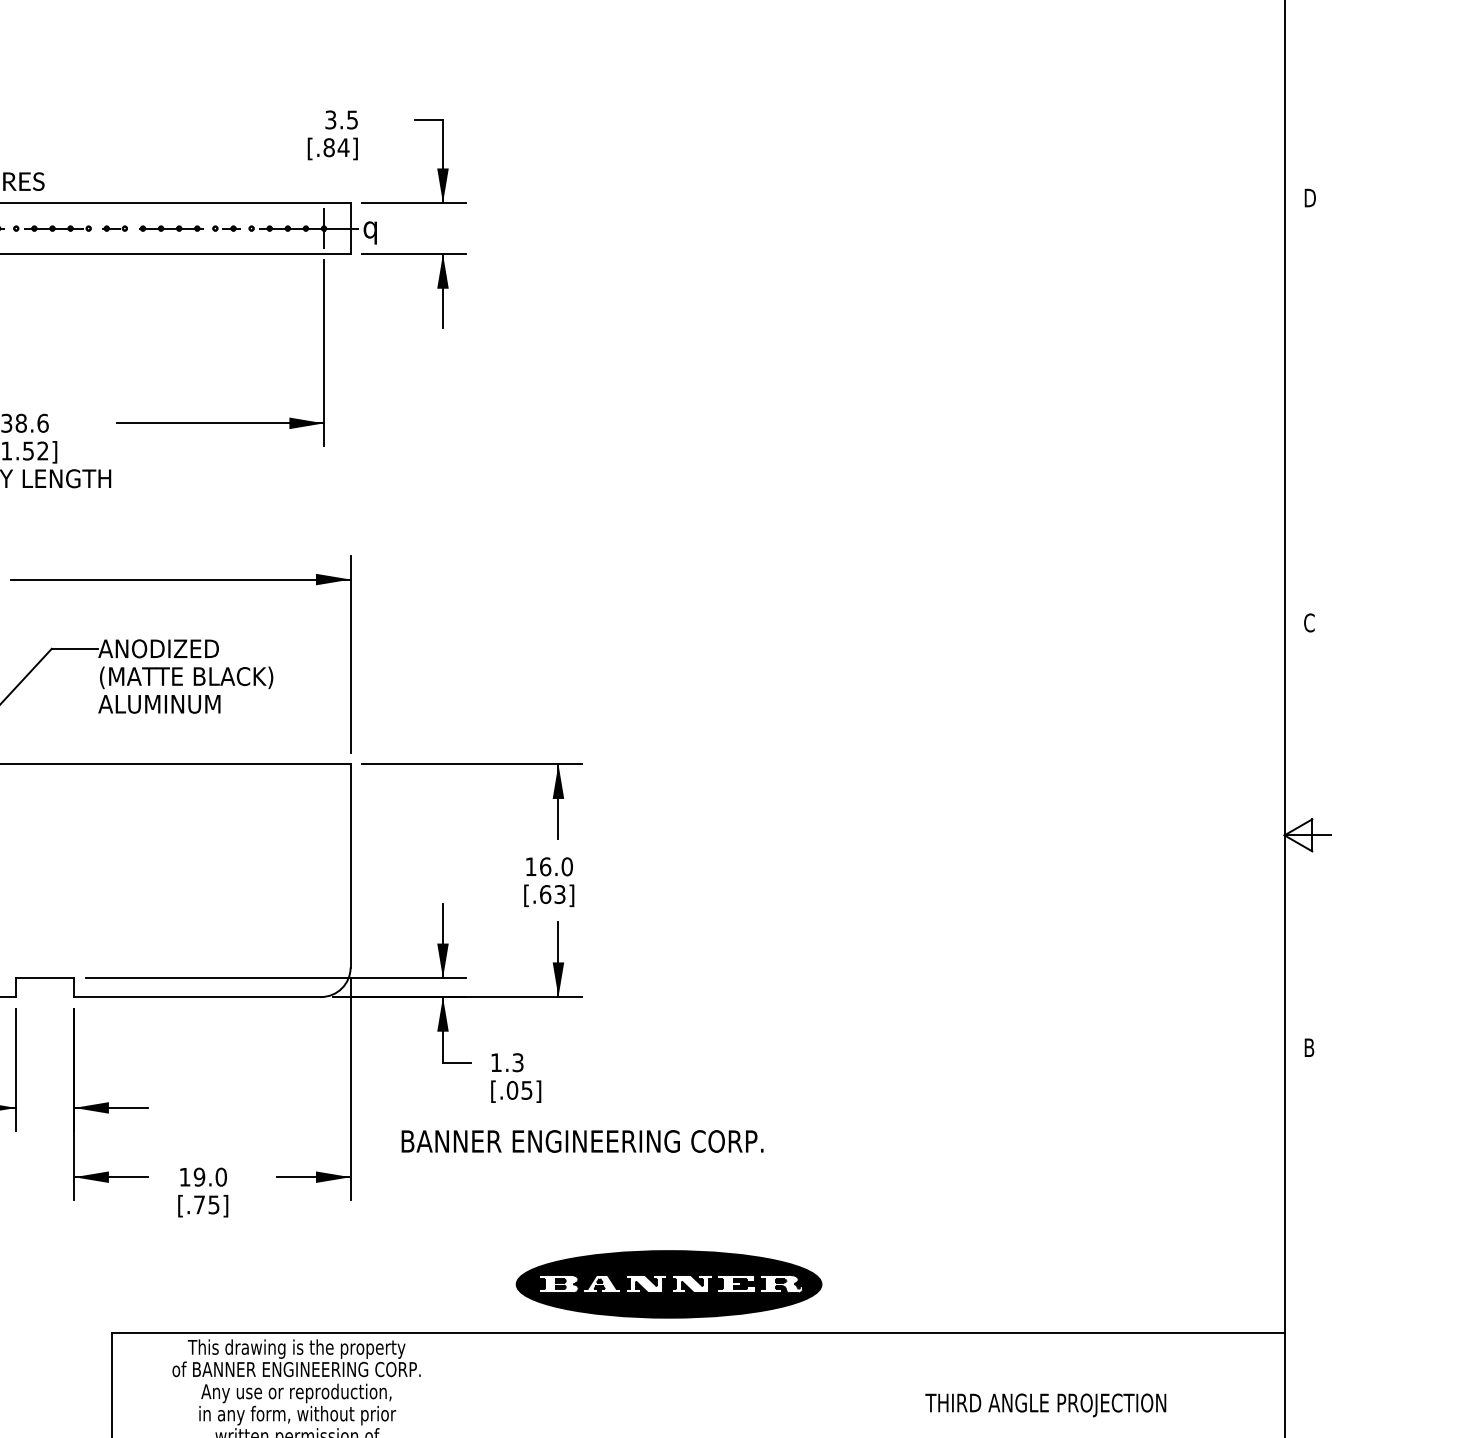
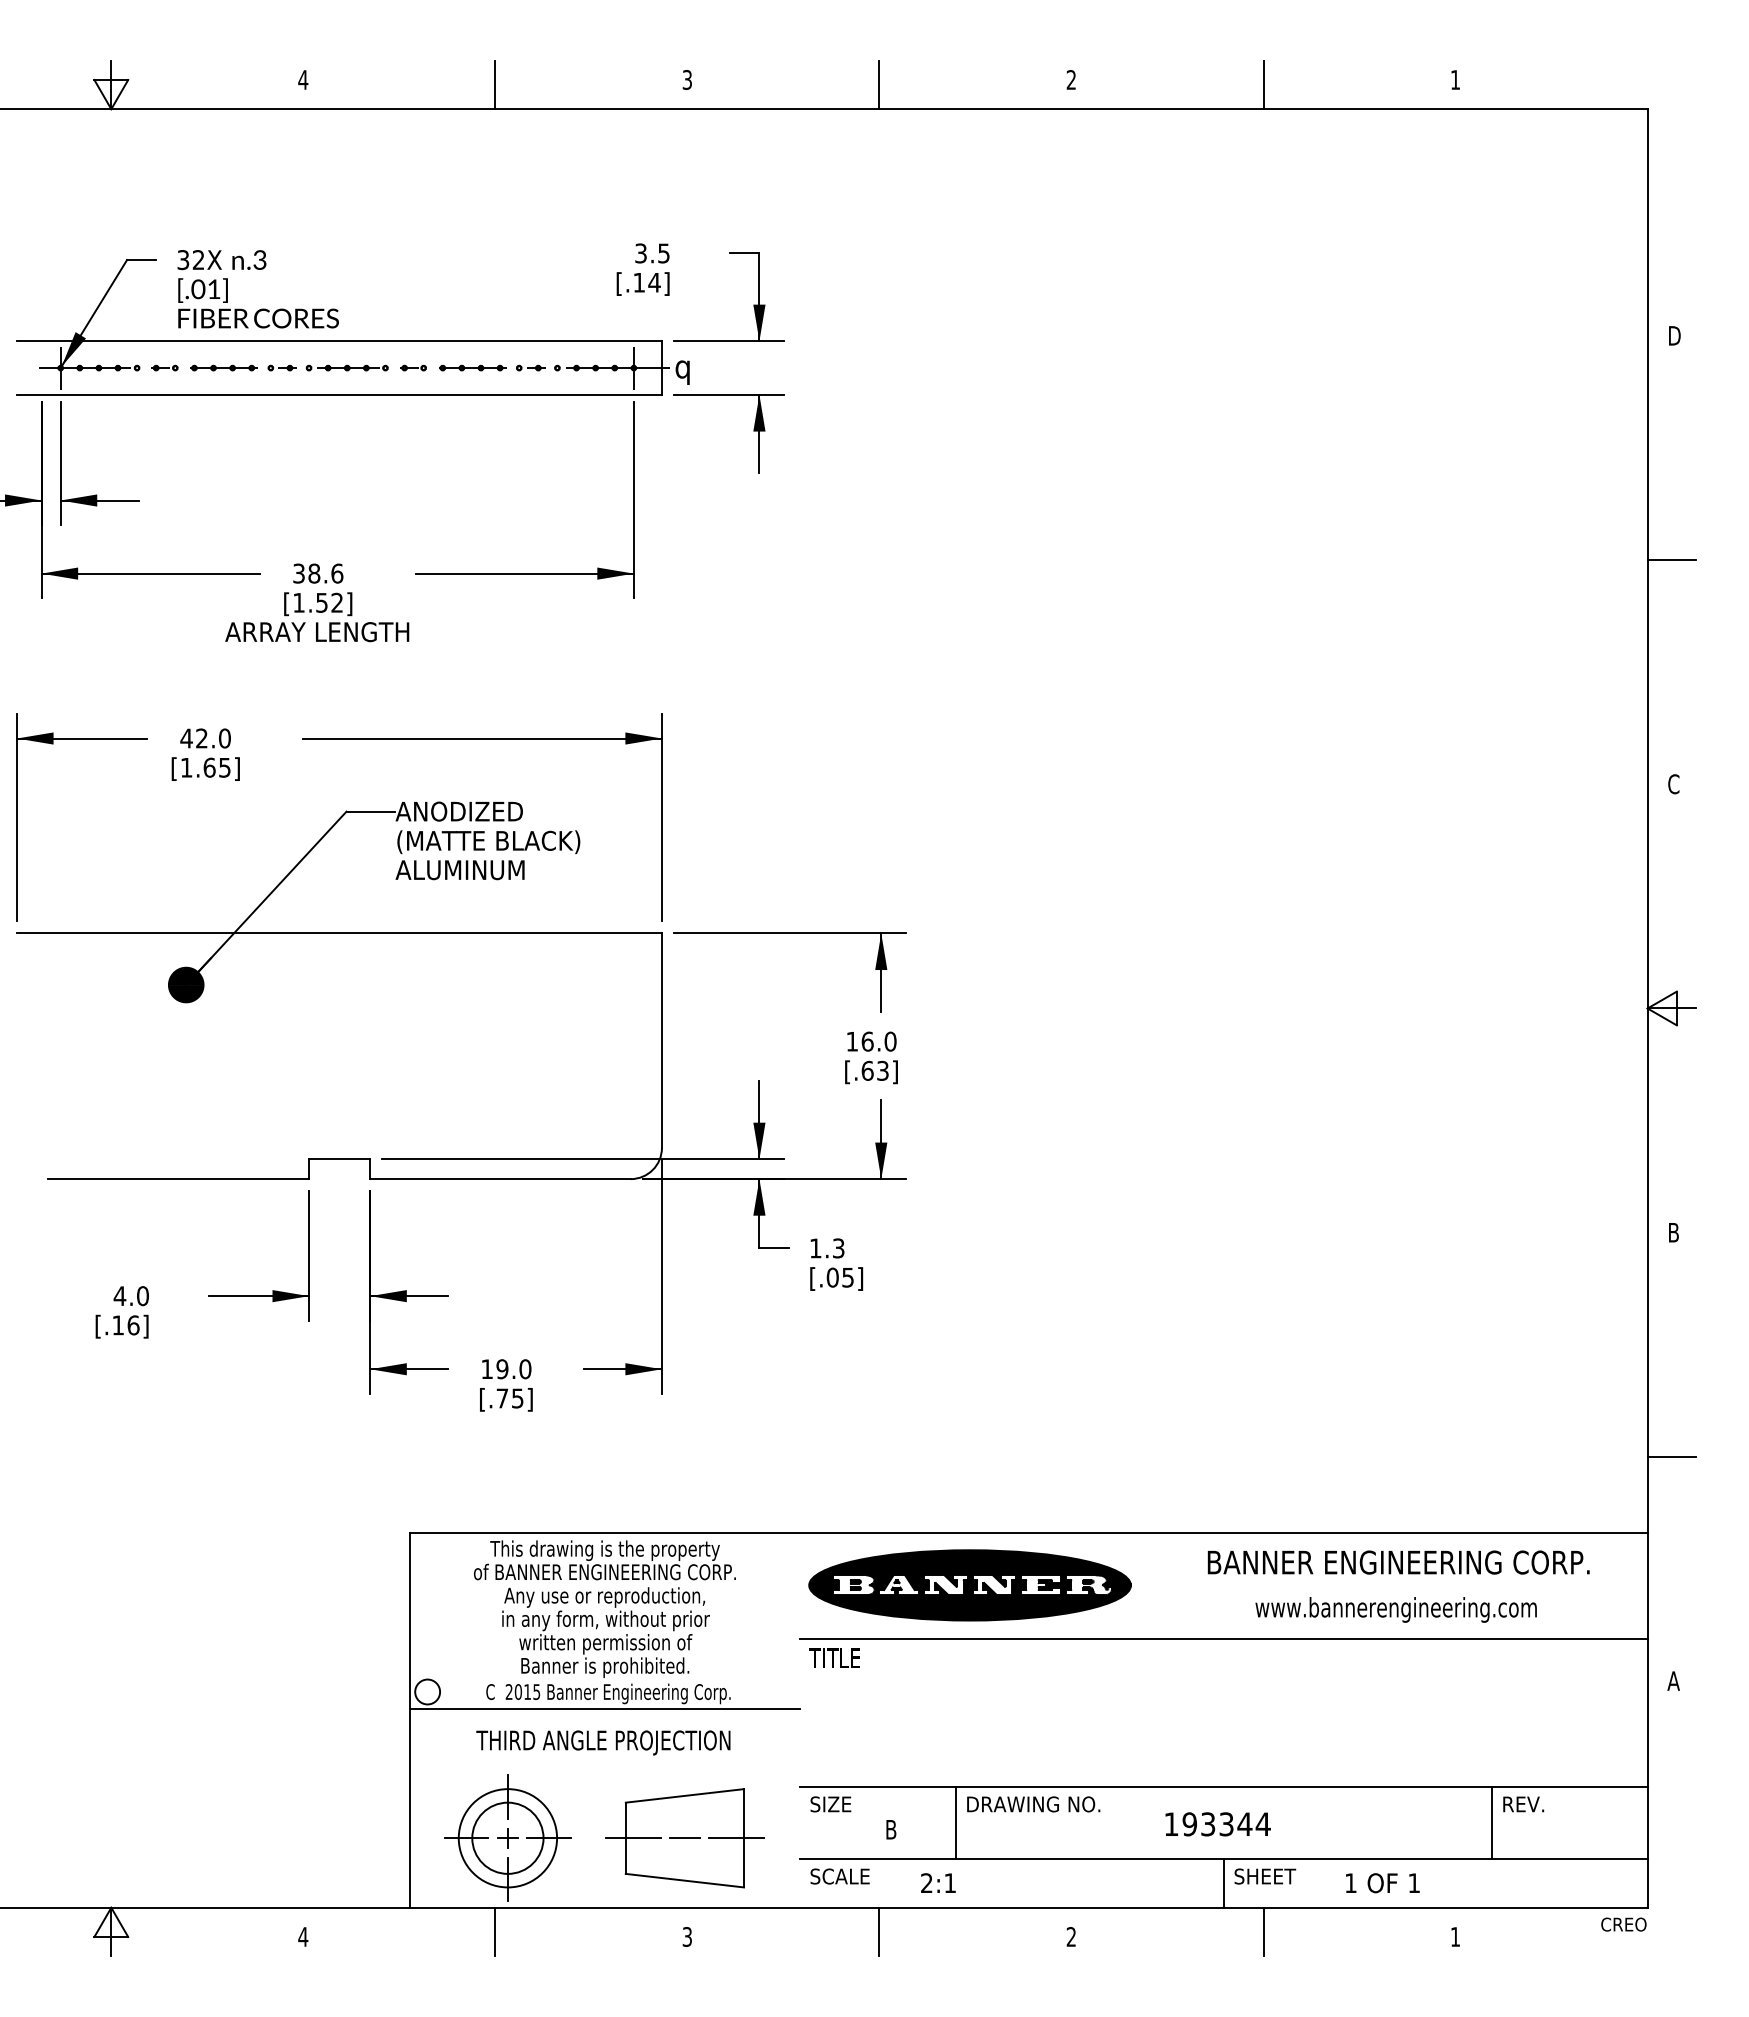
text: (329, 147) -> (639, 282), [.84] -> [.14]
line: (1307, 410) -> (1671, 560), added
text: (582, 1141) -> (1398, 1562), moved
line: (1307, 1259) -> (1671, 1456), added
part: (668, 1284) -> (969, 1585), moved
text: (1045, 1404) -> (1395, 1609), THIRD ANGLE PROJECTION -> www.bannerengineering.com
line: (882, 1432) -> (1223, 1638), added

